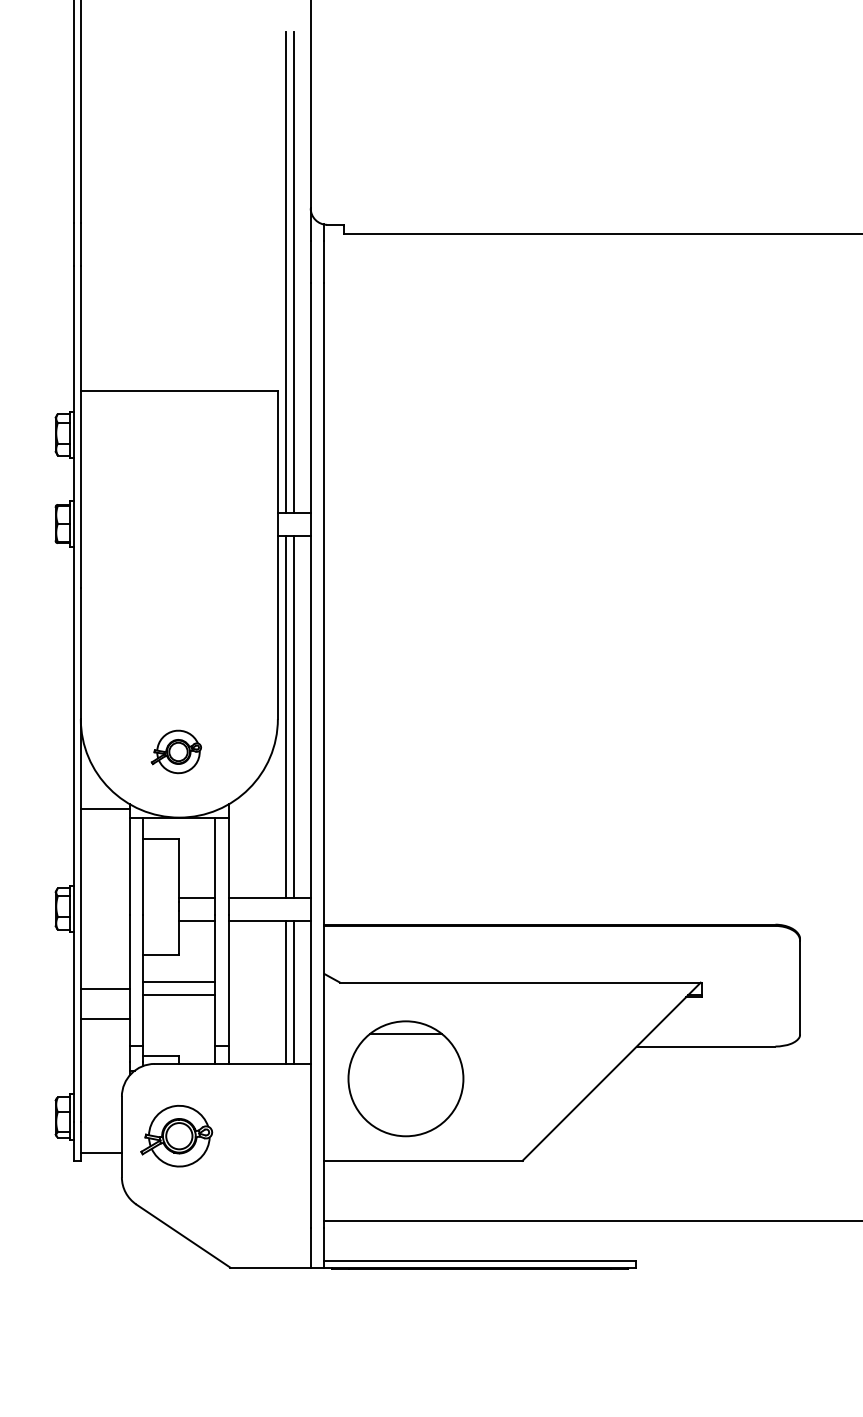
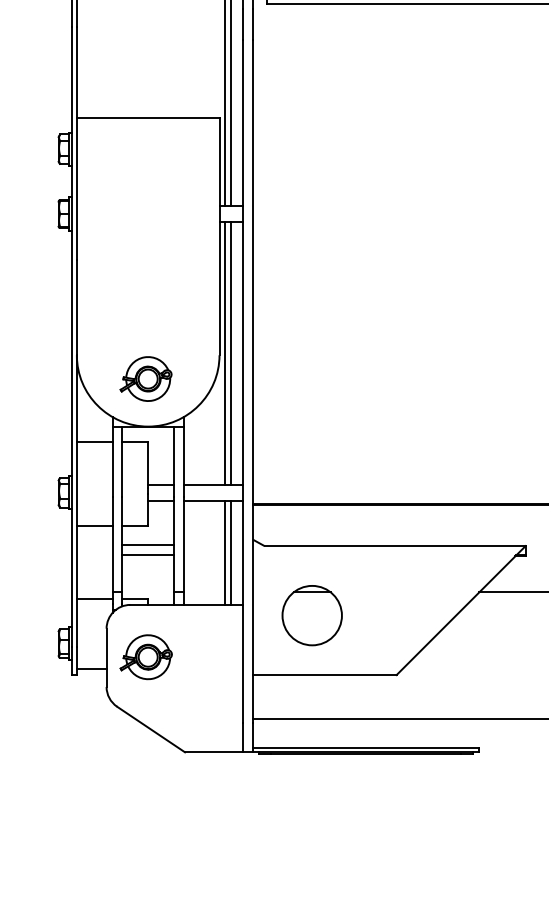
part: (176, 751) -> (146, 378), size x1.43
line: (105, 808) -> (94, 441), moved
line: (105, 988) -> (94, 525), moved
line: (105, 1018) -> (94, 598), moved
part: (405, 1078) -> (311, 615), size x0.71

